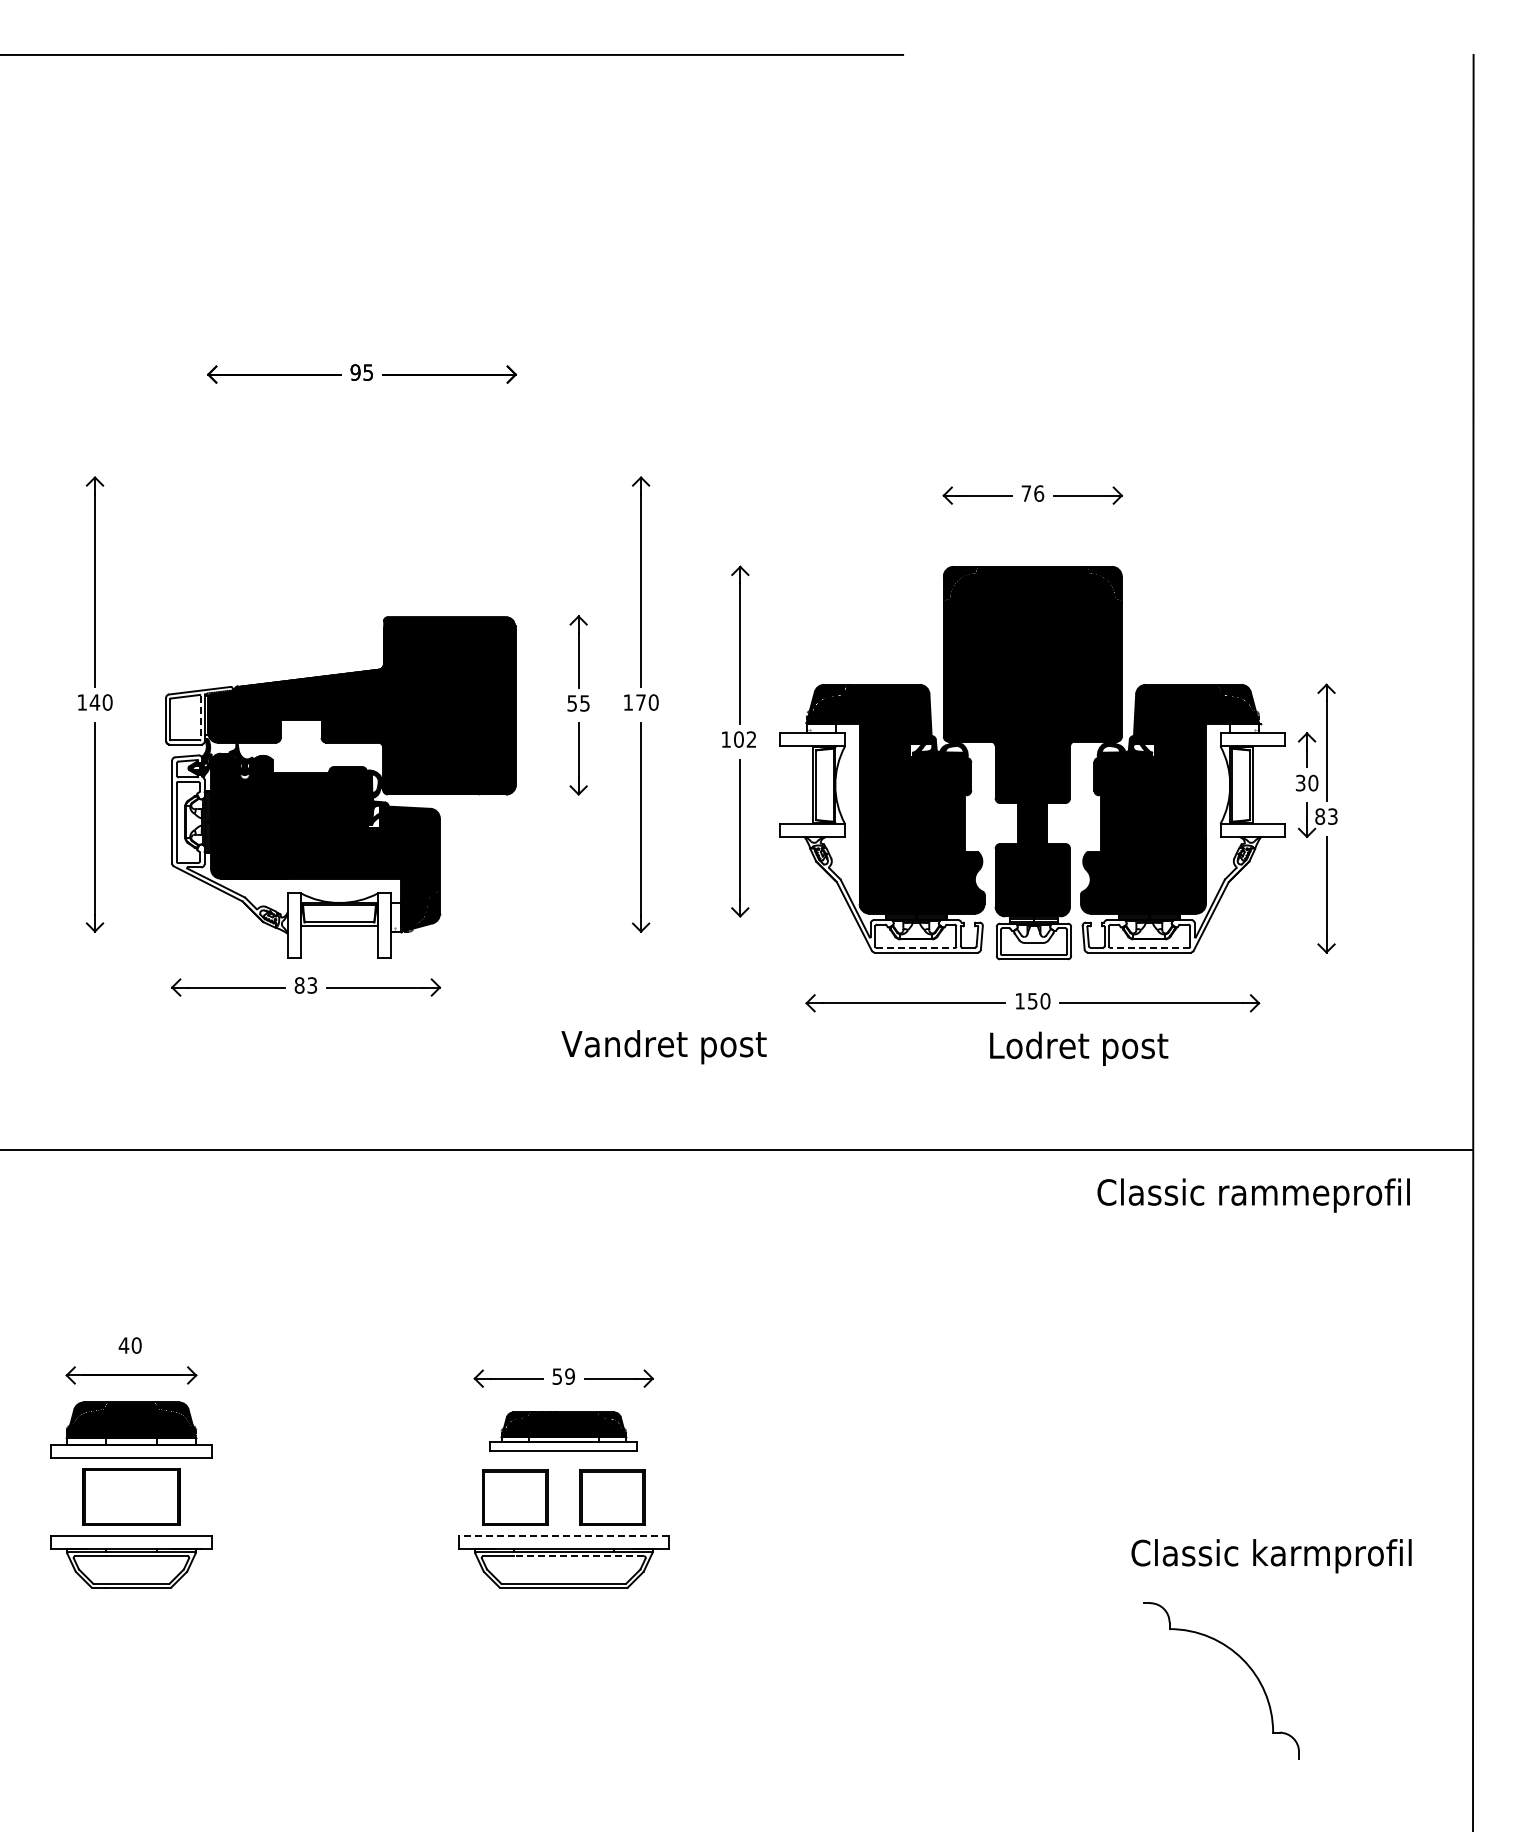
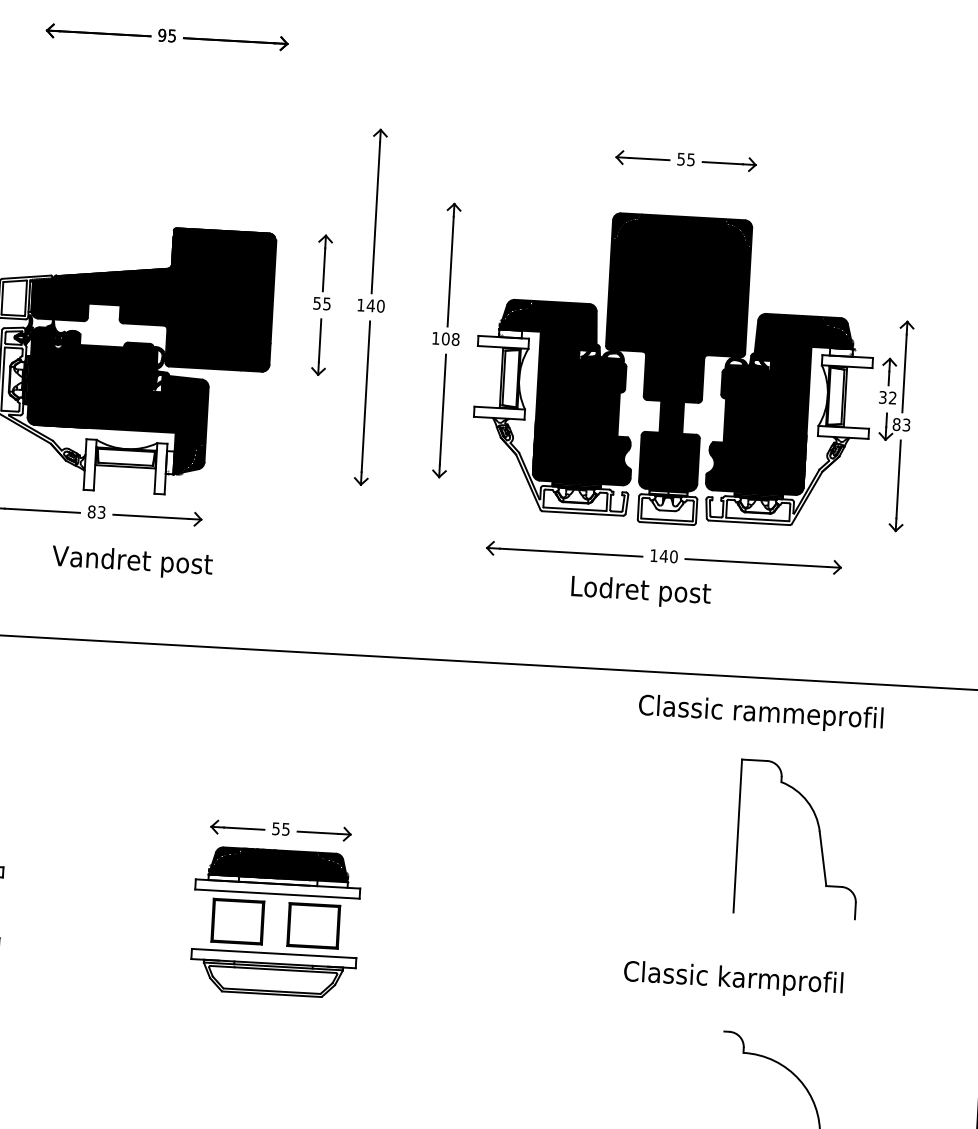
text: (1032, 493) -> (685, 159), 76 -> 55
text: (640, 702) -> (370, 305), 170 -> 140
line: (200, 718) -> (25, 298), dashed -> solid
text: (751, 739) -> (455, 339), 102 -> 108
text: (1313, 782) -> (892, 397), 30 -> 32
line: (915, 947) -> (574, 509), dashed -> solid
line: (1149, 947) -> (757, 519), dashed -> solid
text: (1032, 1001) -> (663, 556), 150 -> 140
text: (663, 1047) -> (131, 562), moved
text: (1079, 1048) -> (641, 592), moved
text: (1253, 1195) -> (760, 713), moved
part: (1250, 1345) -> (819, 834), added
text: (569, 1376) -> (285, 829), 59 -> 55
part: (563, 1431) -> (278, 871), size x1.43
line: (563, 1535) -> (273, 953), dashed -> solid
line: (579, 1556) -> (285, 970), dashed -> solid
text: (1271, 1556) -> (733, 979), moved

